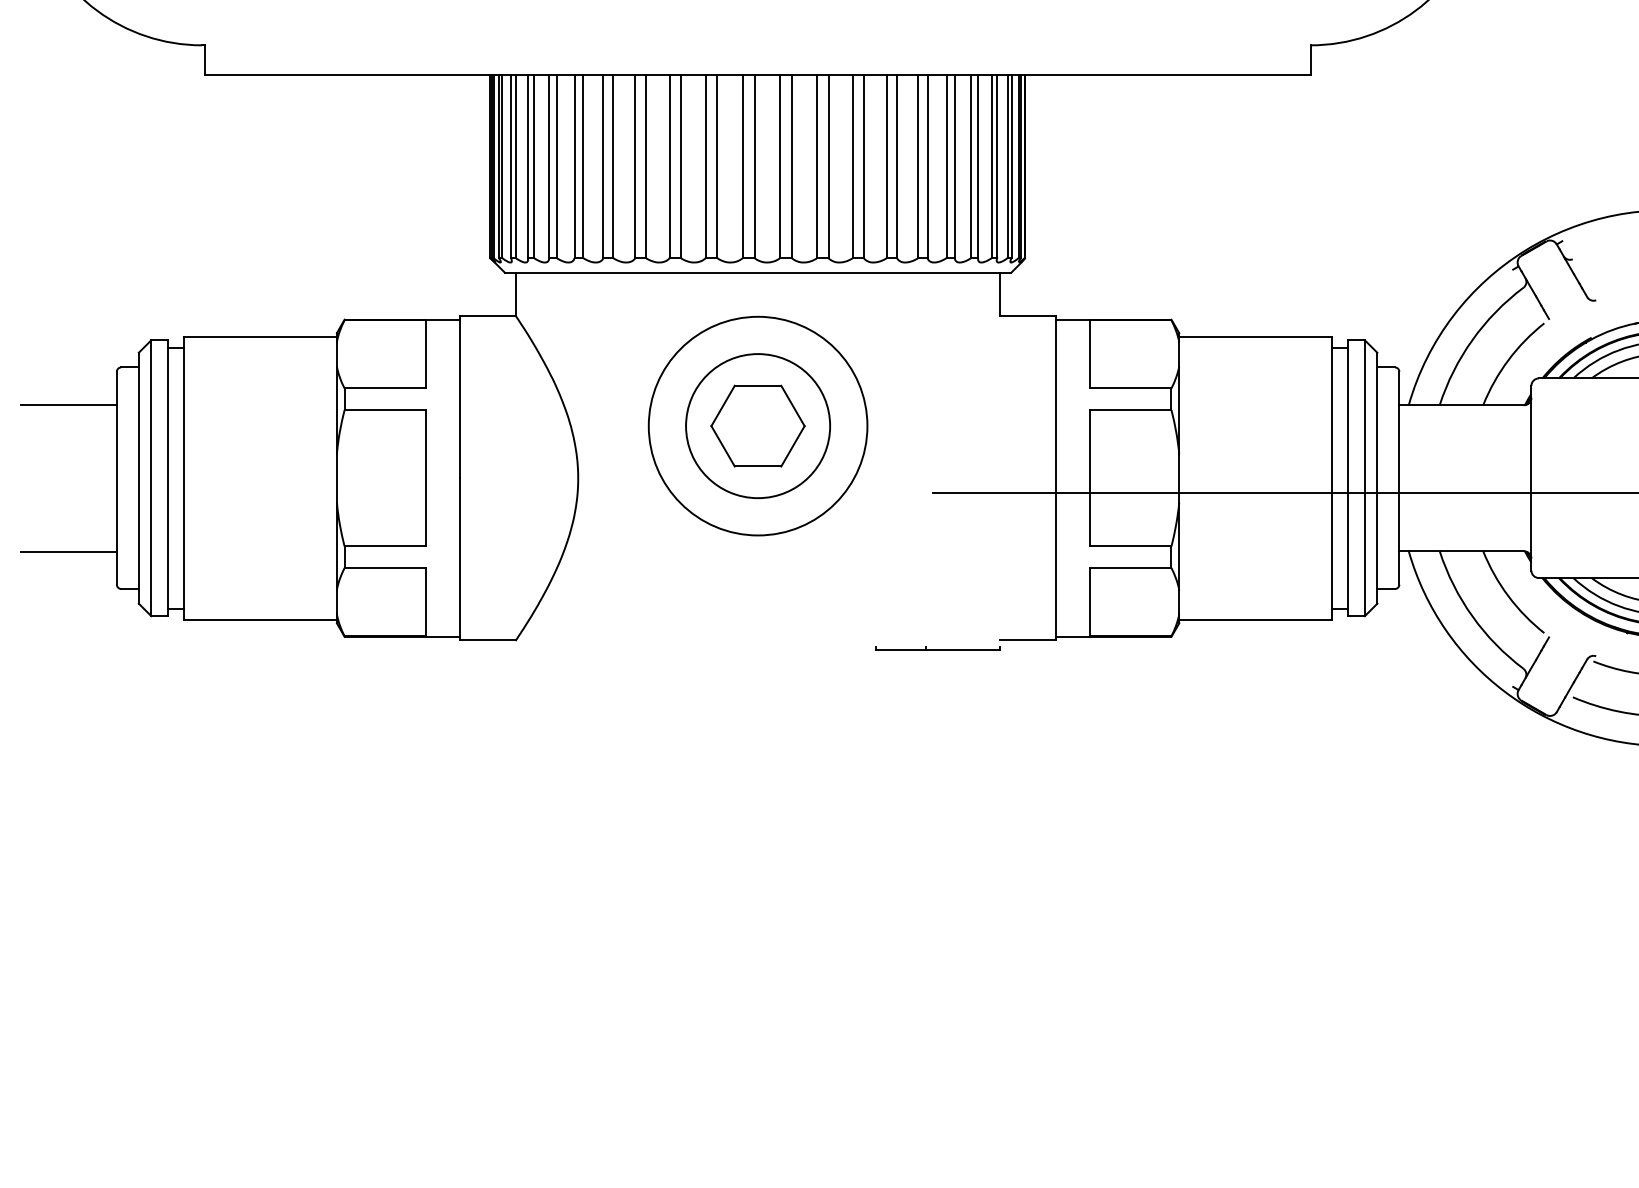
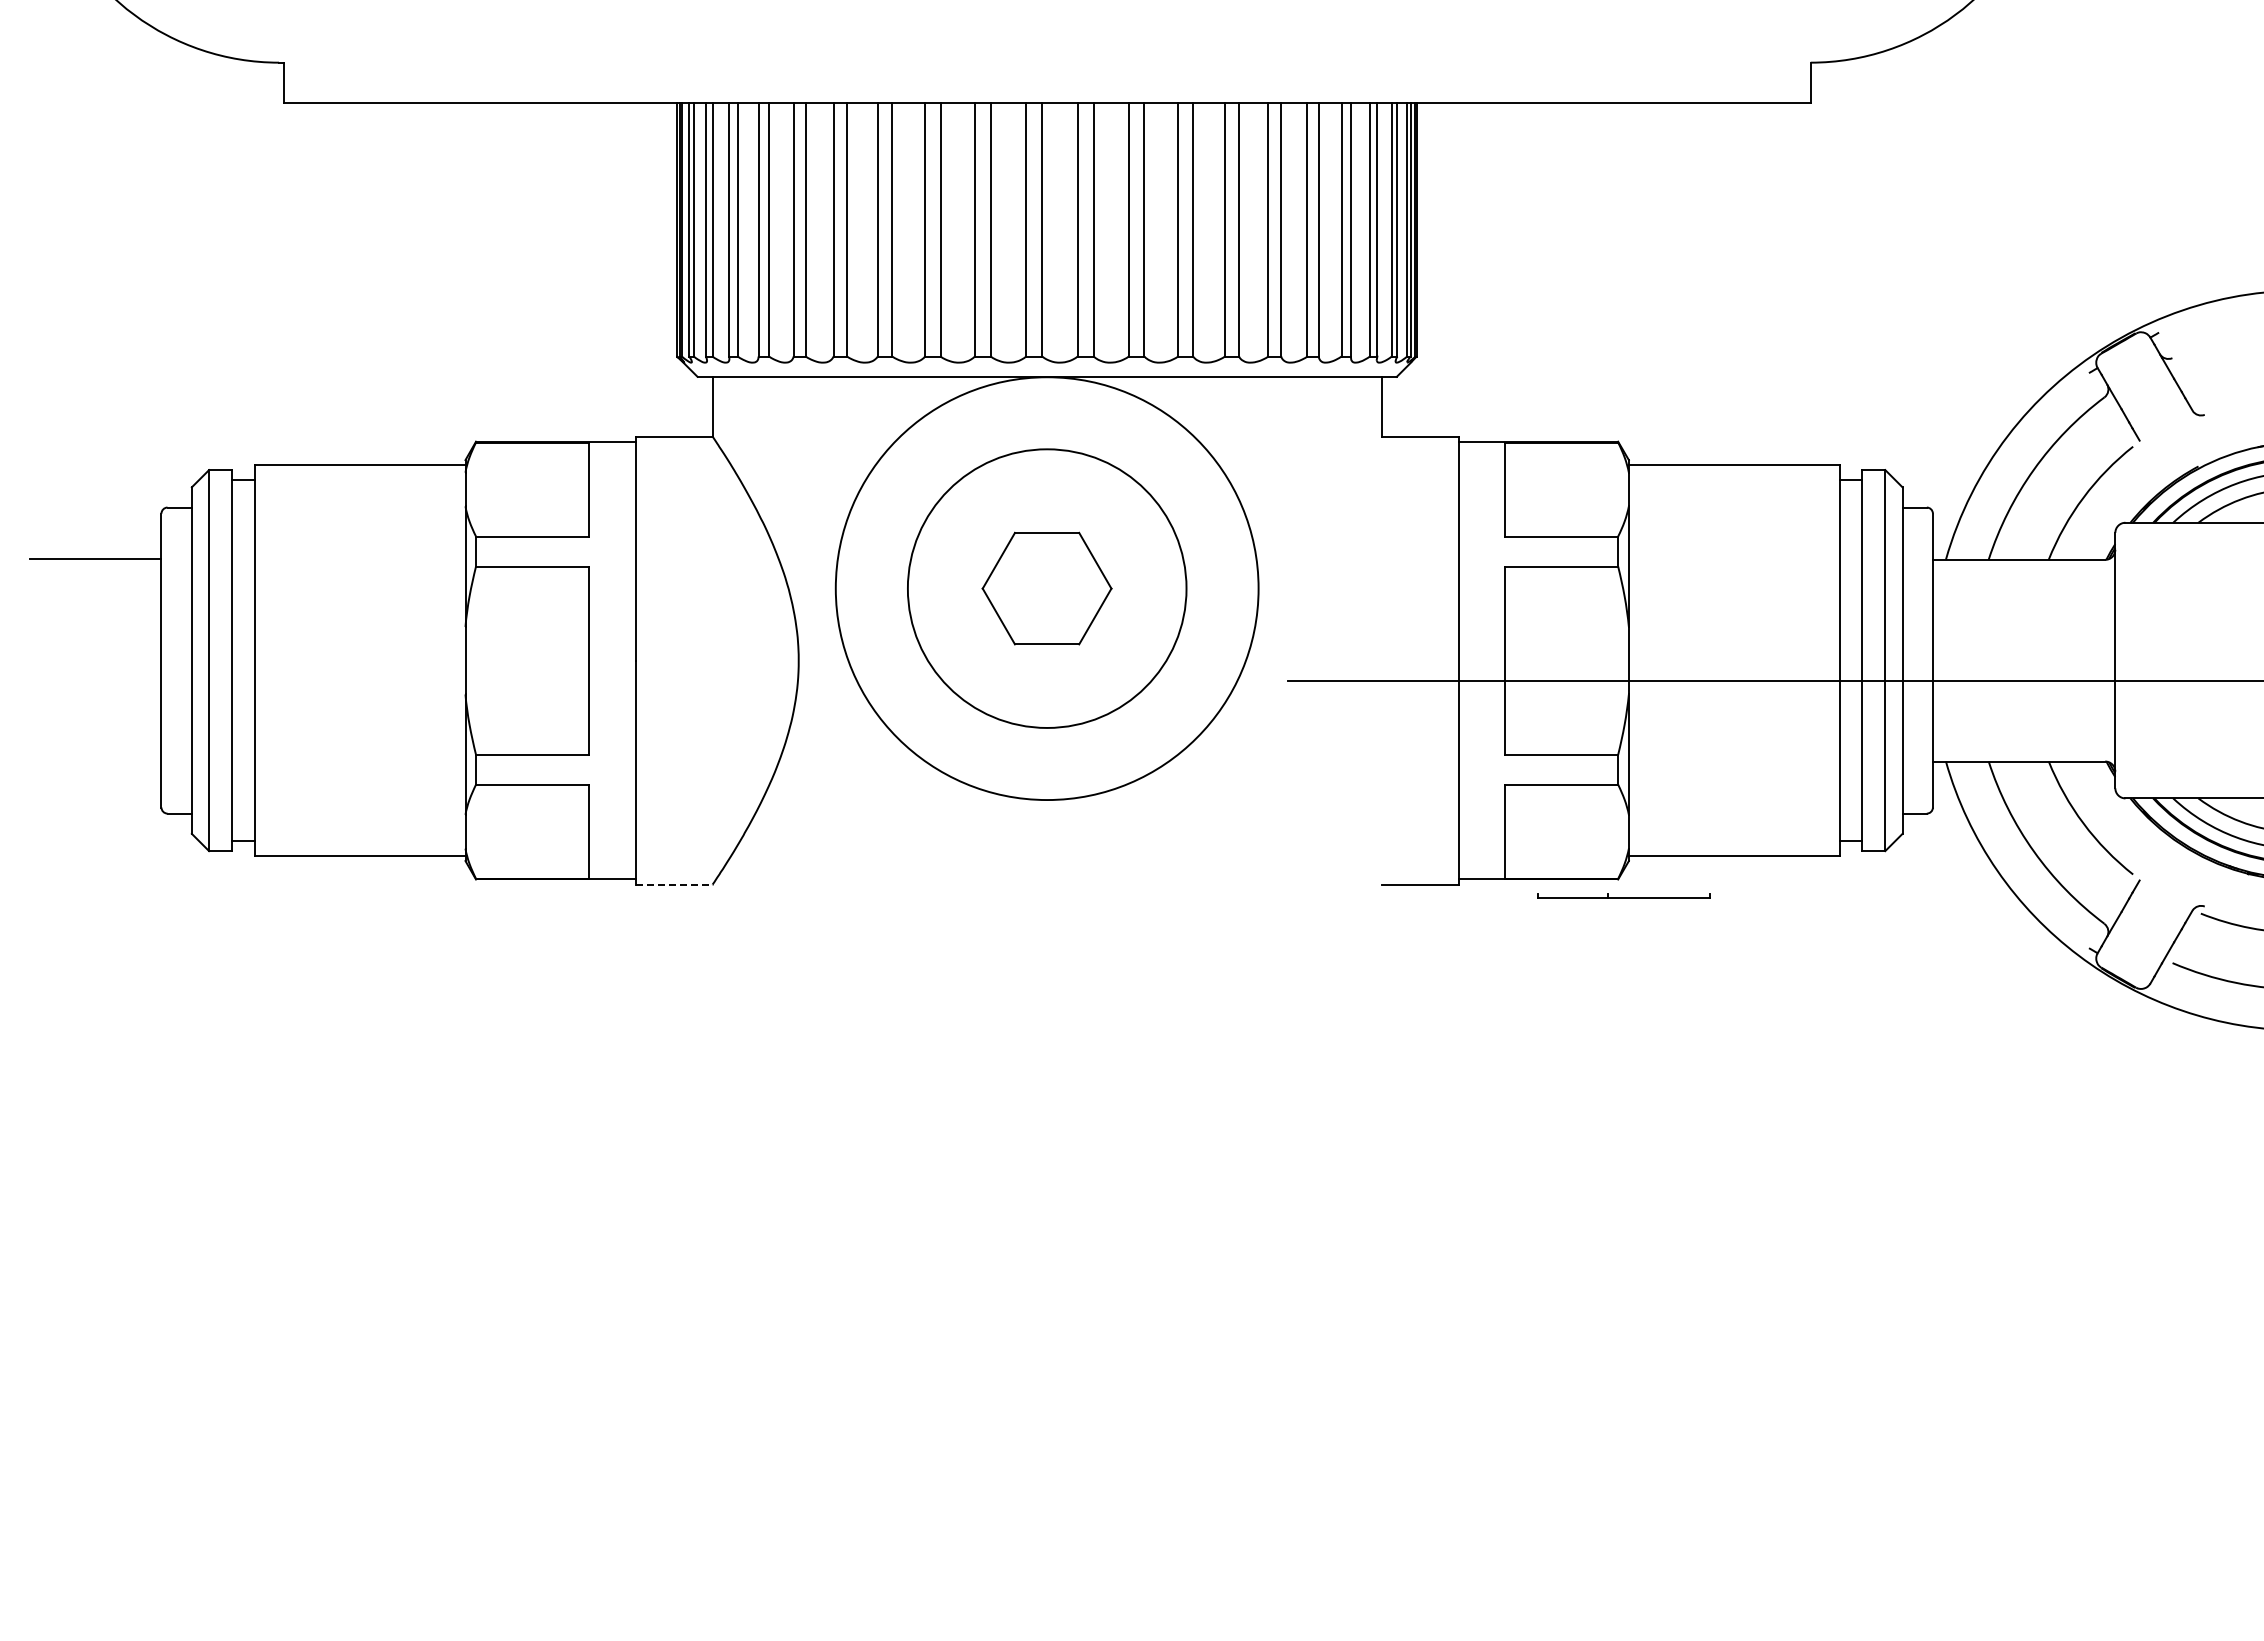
circle: (757, 426) -> (1046, 588), size x1.4
circle: (758, 426) -> (1047, 588), size x1.4
line: (69, 551) -> (95, 761), removed
line: (488, 640) -> (674, 884), solid -> dashed
part: (937, 648) -> (1623, 895), moved

